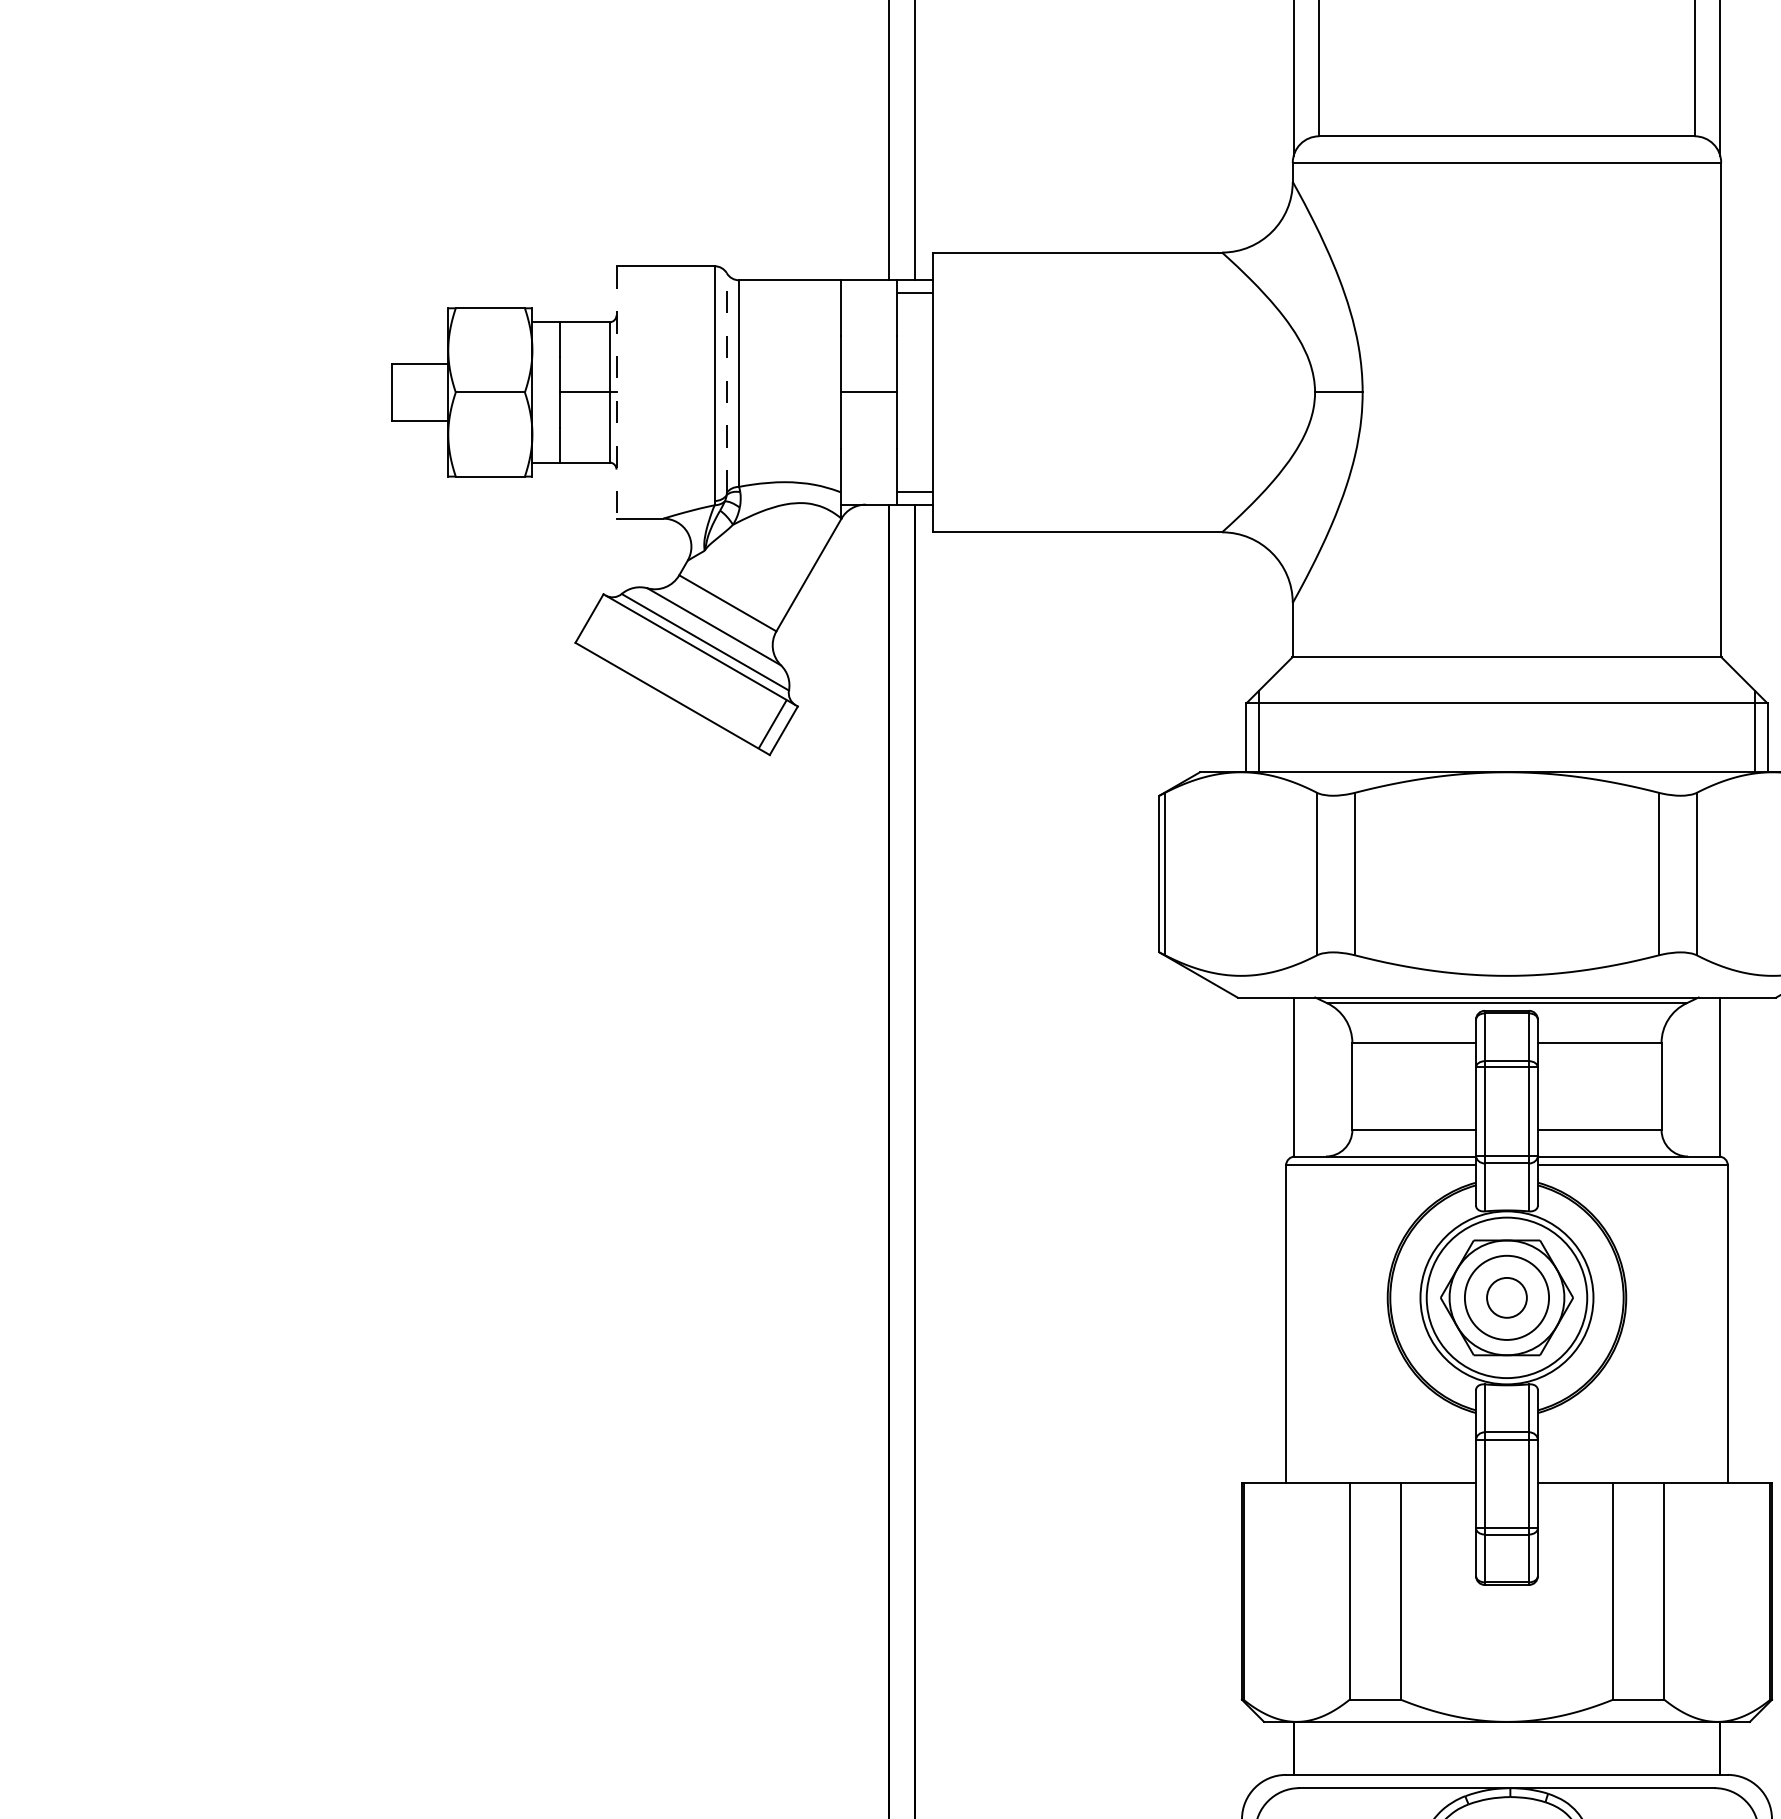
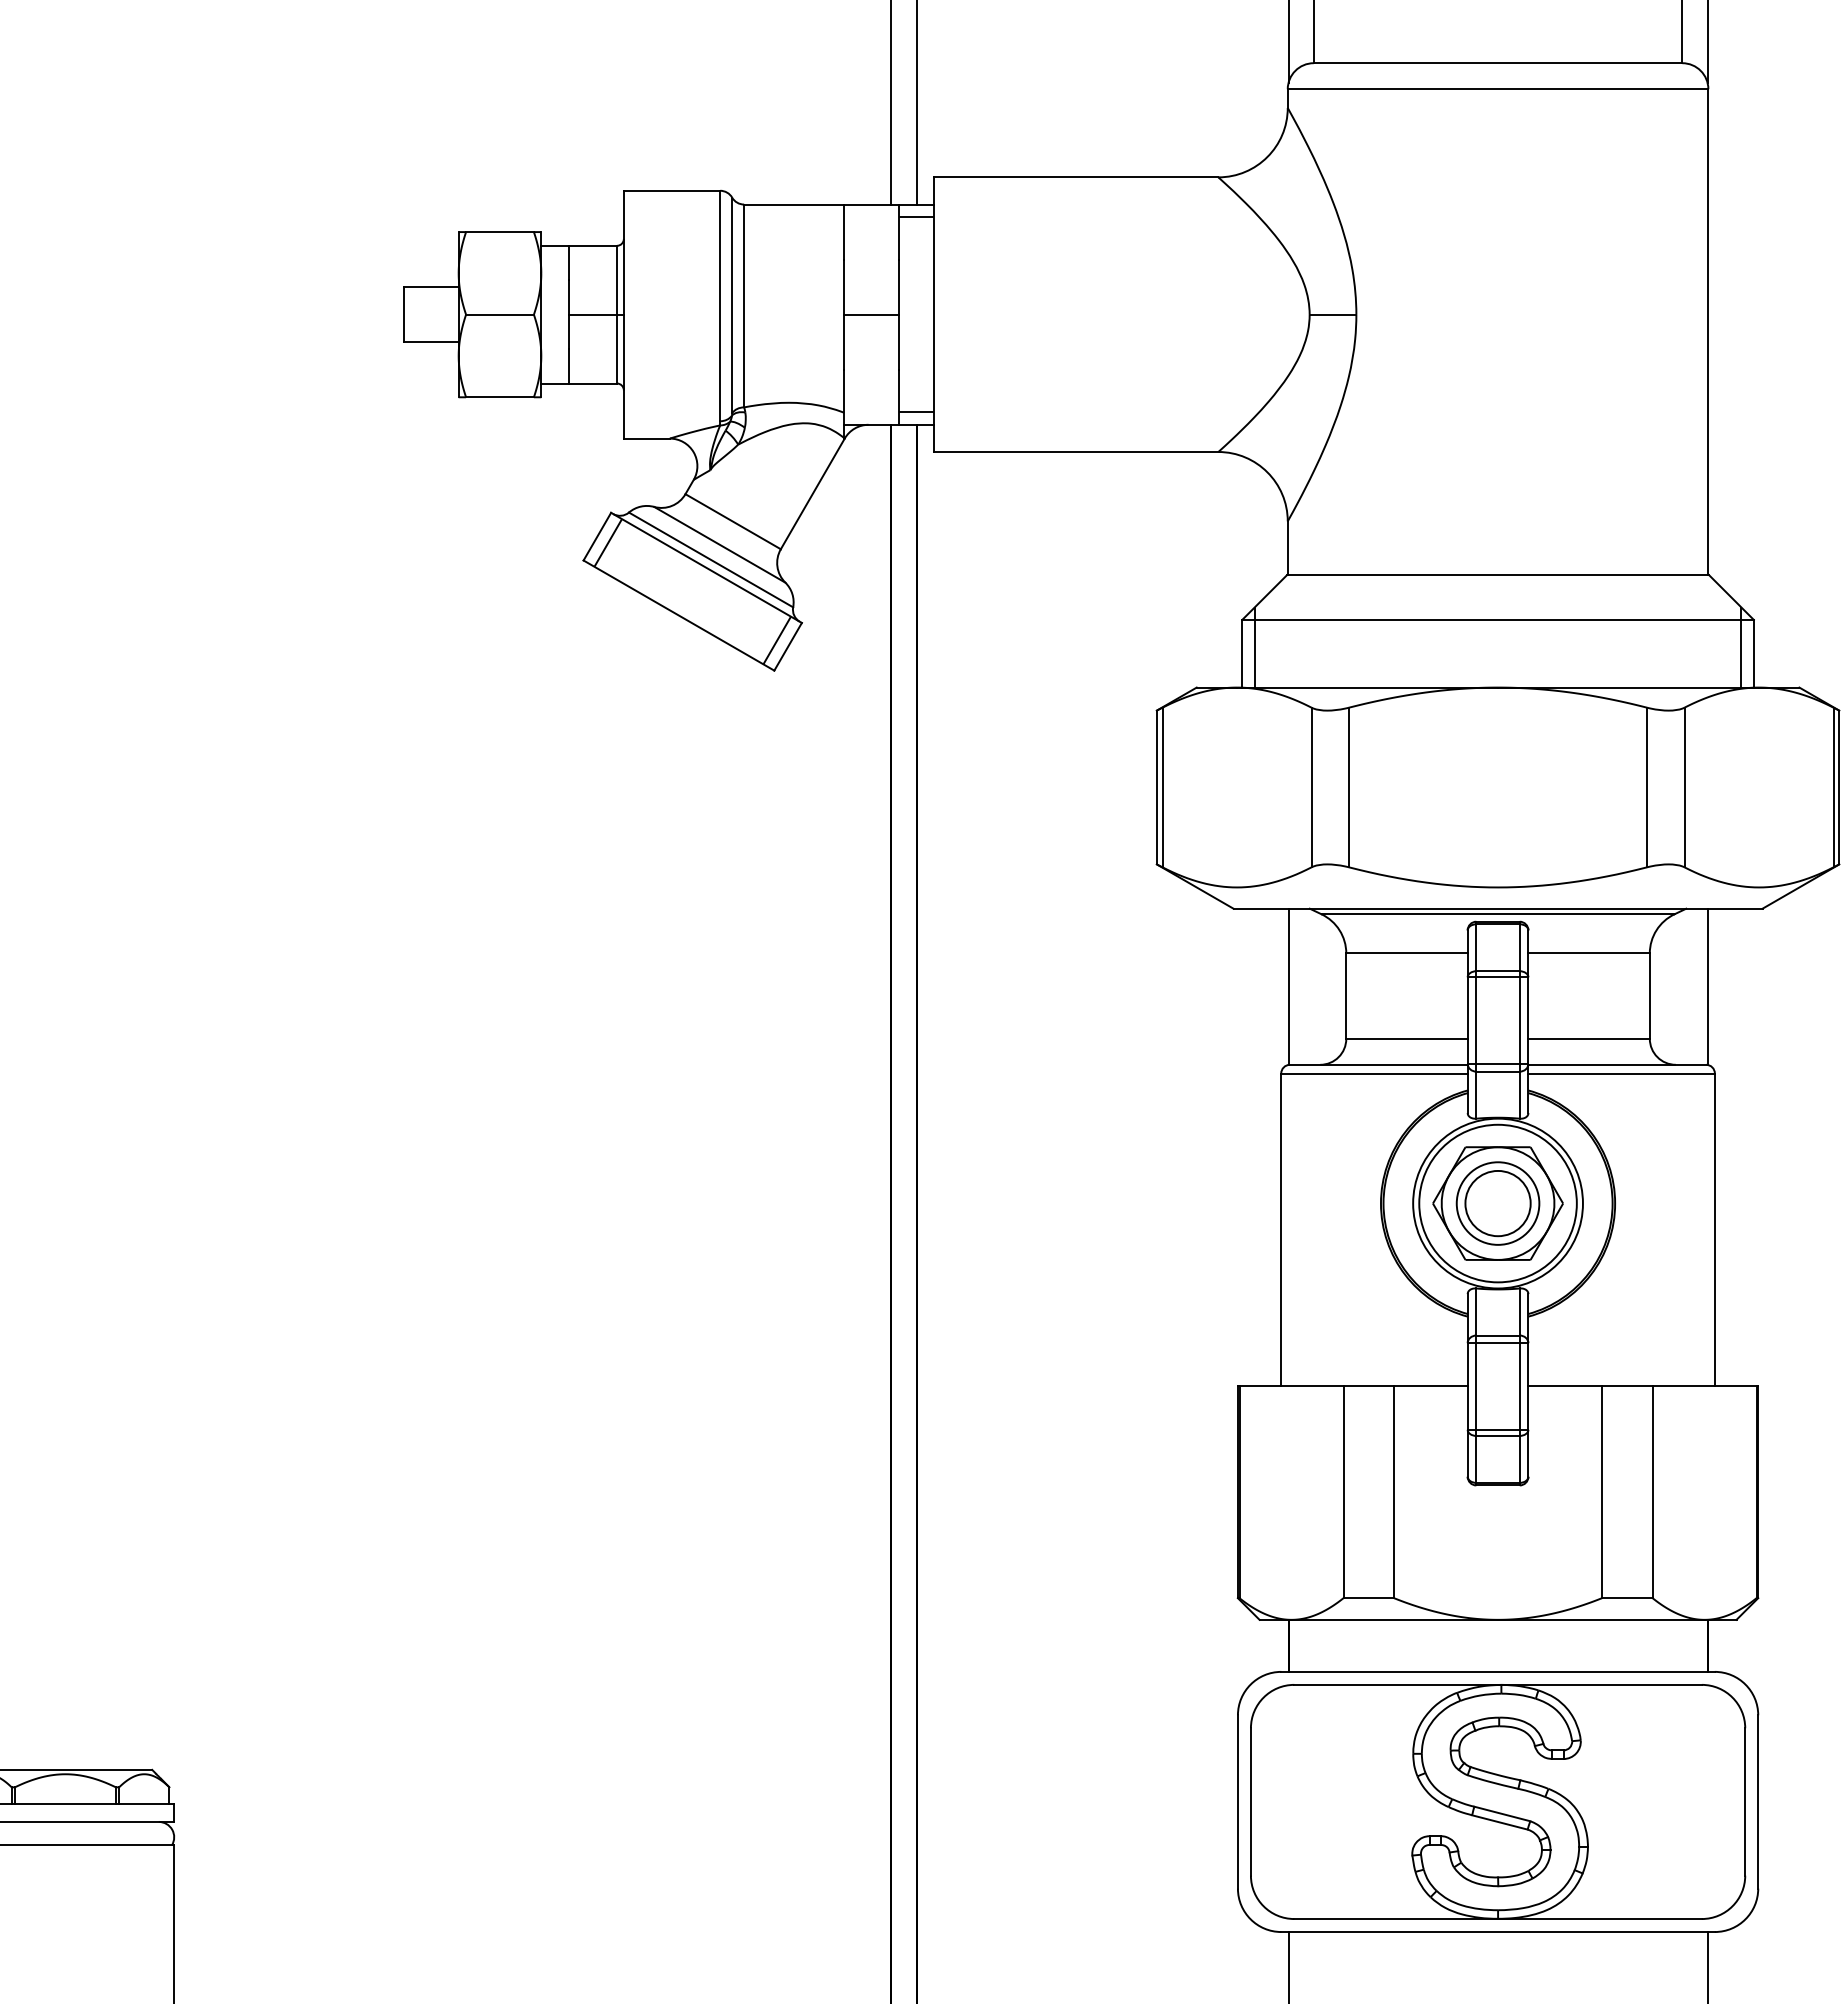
line: (727, 383) -> (732, 305), dashed -> solid
line: (616, 392) -> (623, 314), dashed -> solid
line: (600, 624) -> (608, 542), added
circle: (1506, 1297) -> (1497, 1203), size x1.67

